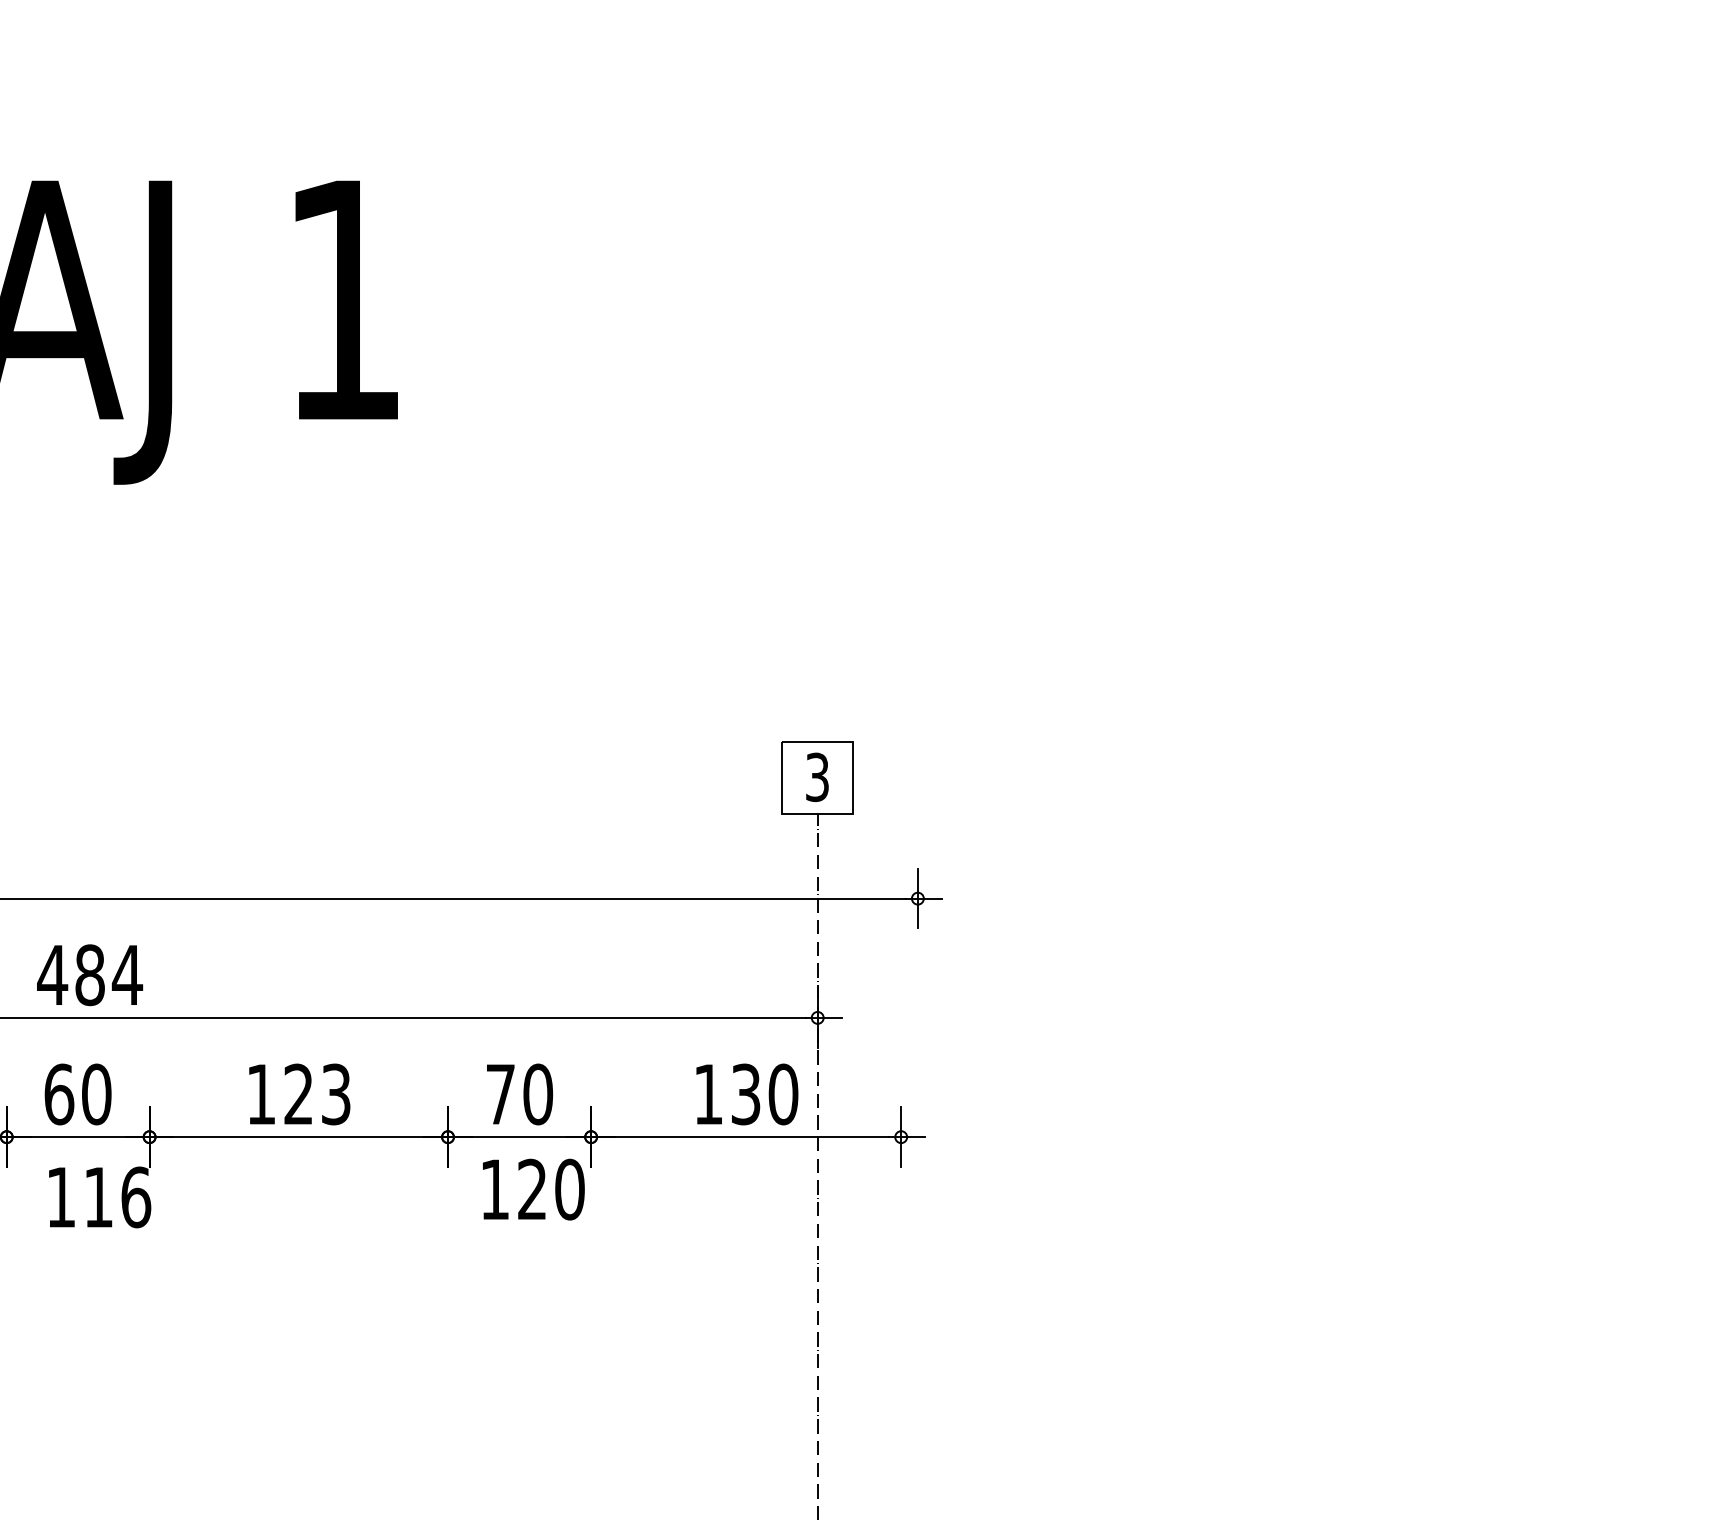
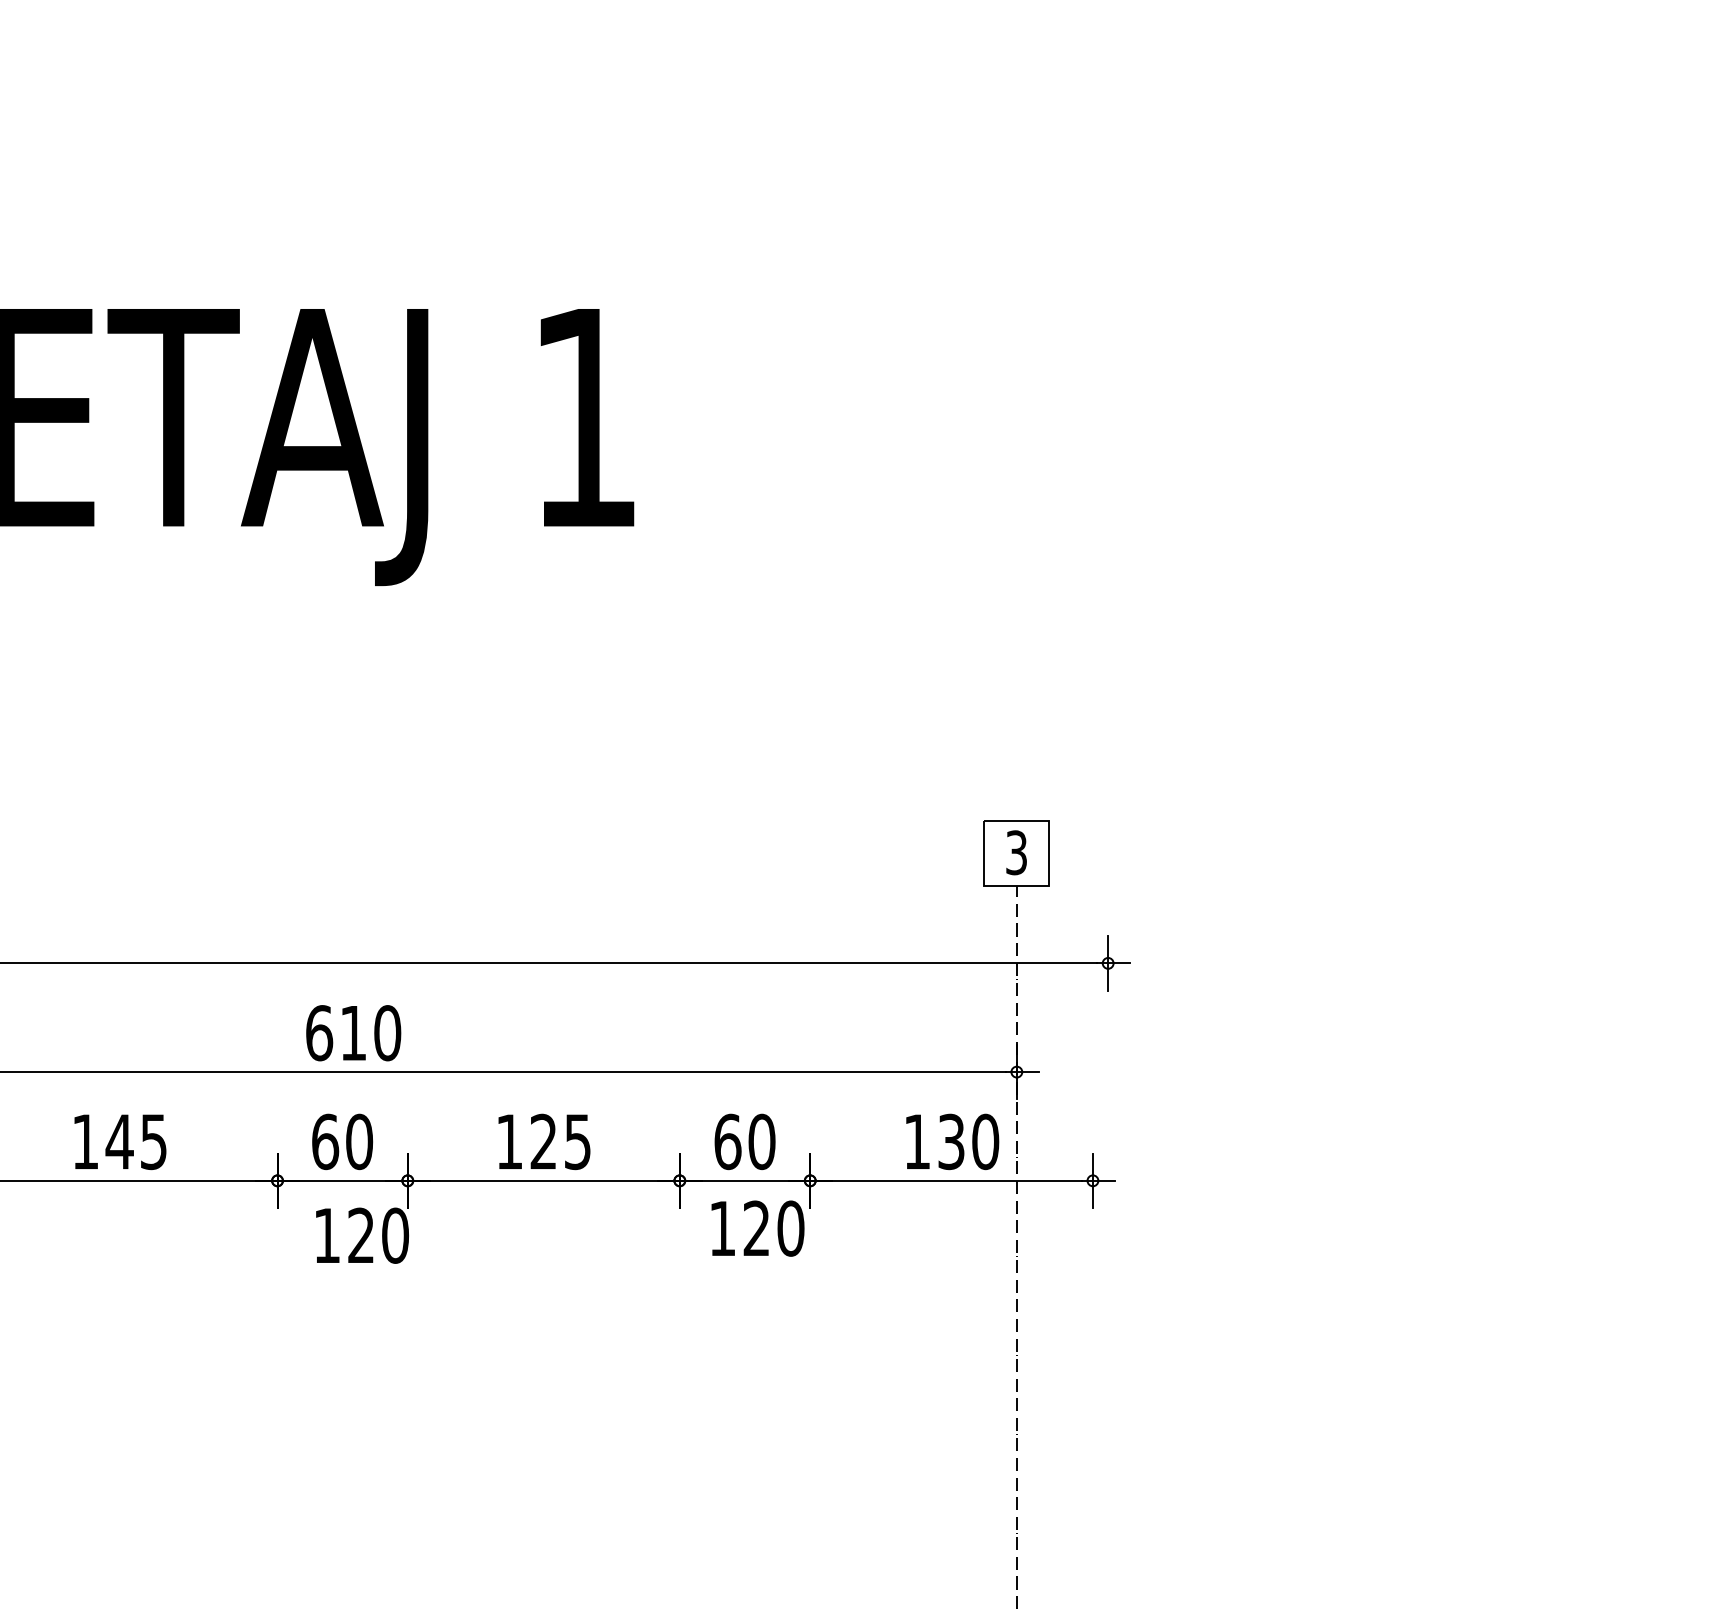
text: (90, 975) -> (353, 1033), 484 -> 610
text: (335, 1094) -> (577, 1141), 123 -> 125
text: (500, 1094) -> (727, 1141), 70 -> 60
text: (117, 1197) -> (378, 1235), 116 -> 120

